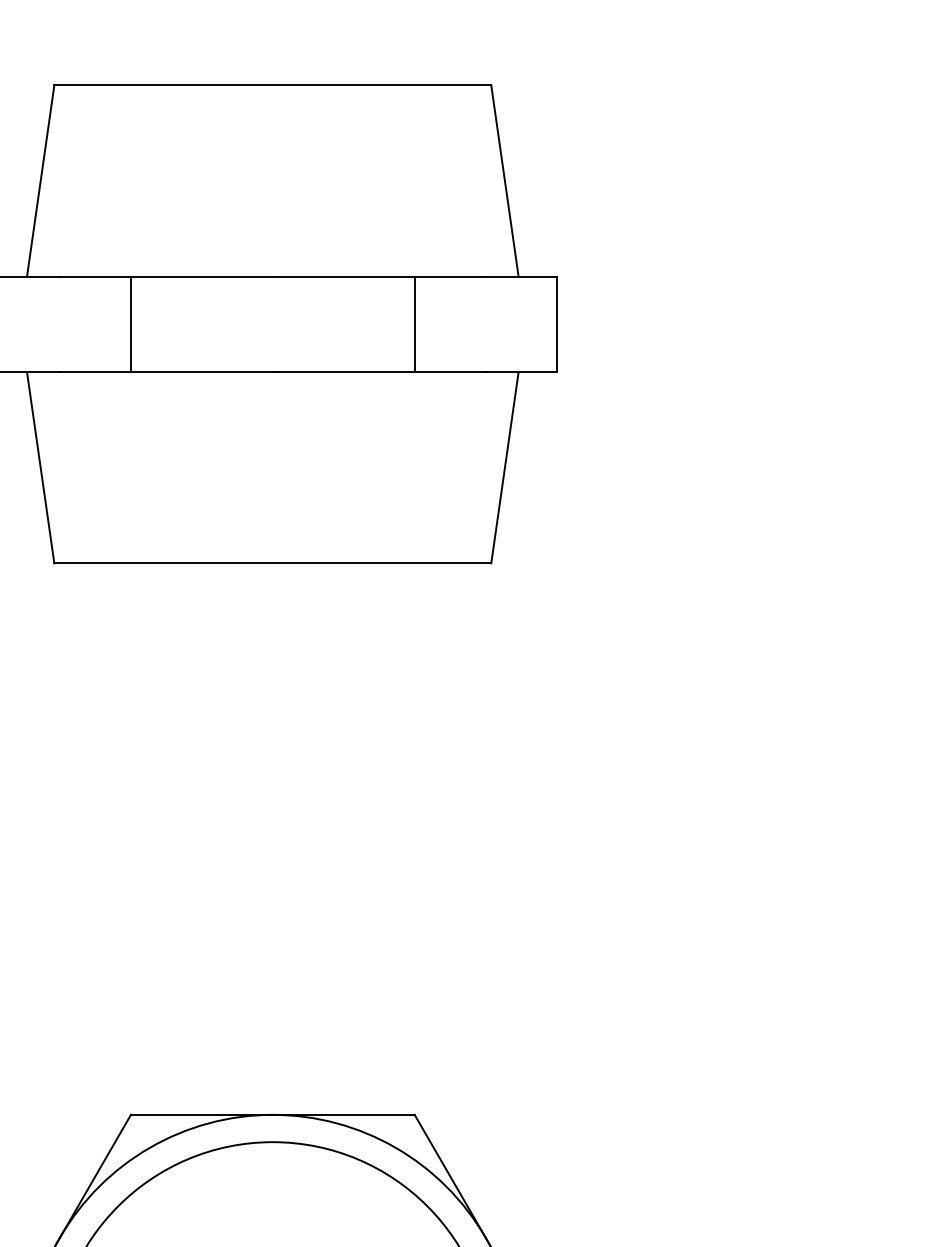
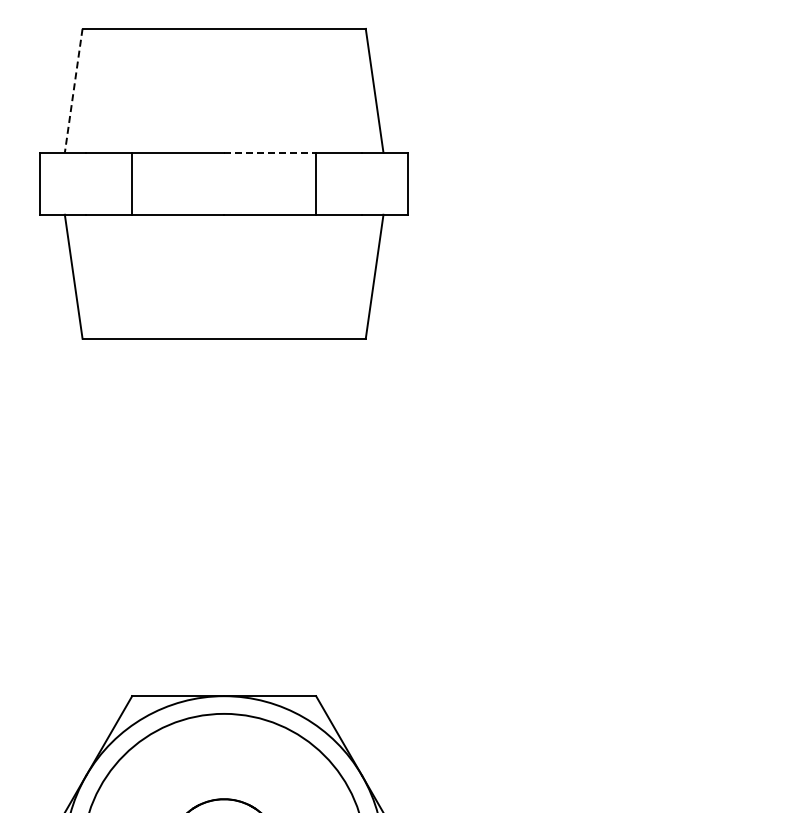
line: (40, 180) -> (73, 90), solid -> dashed
line: (344, 276) -> (270, 152), solid -> dashed

